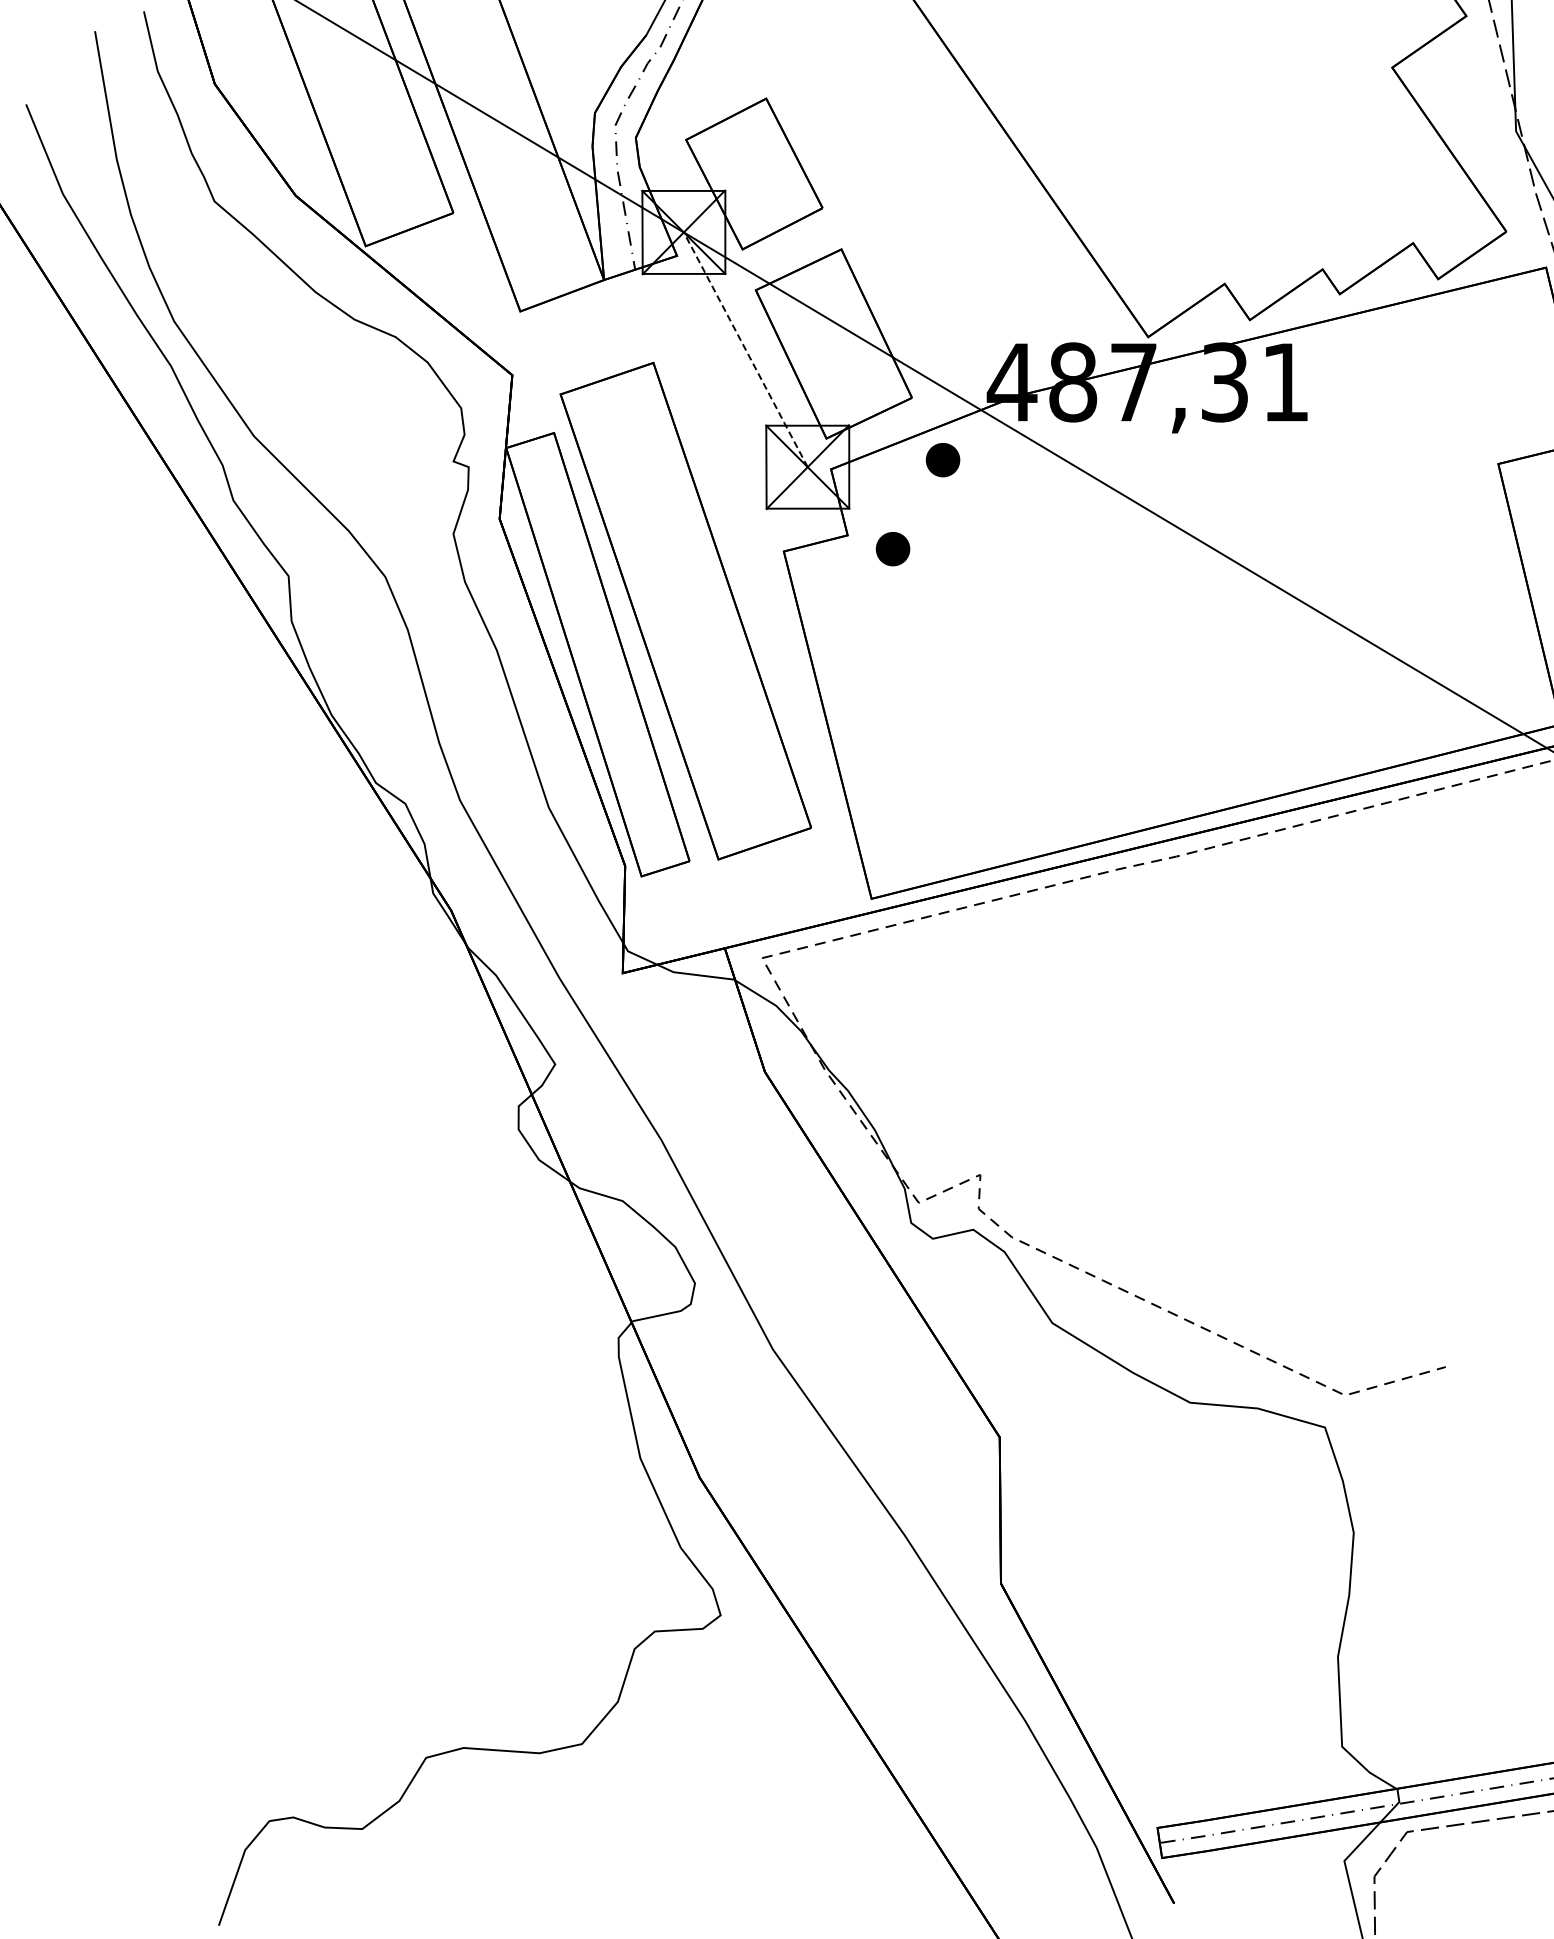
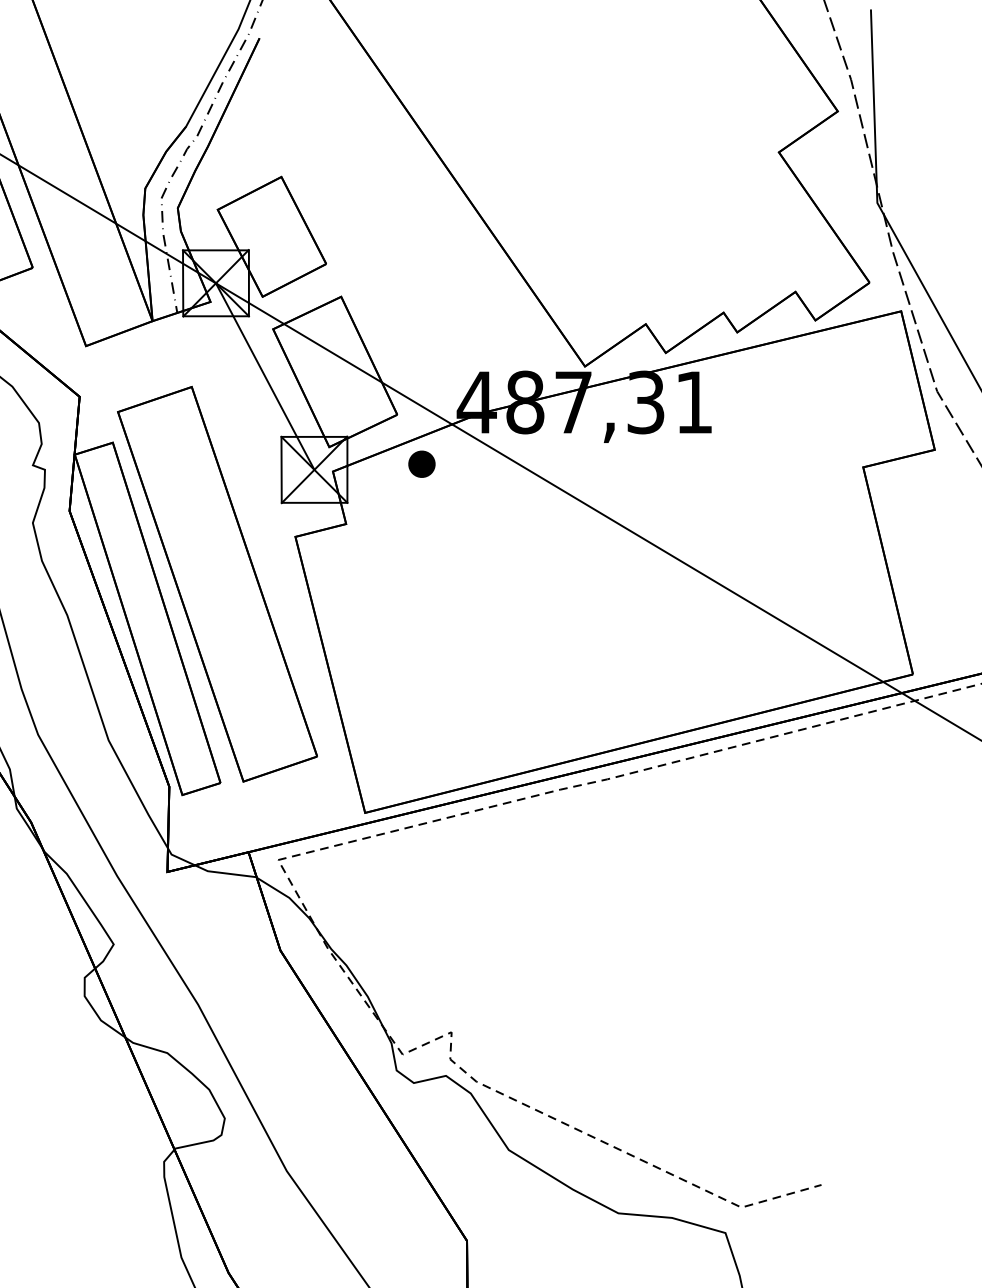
line: (745, 349) -> (264, 376), dashed -> solid
part: (892, 549) -> (381, 535), removed

